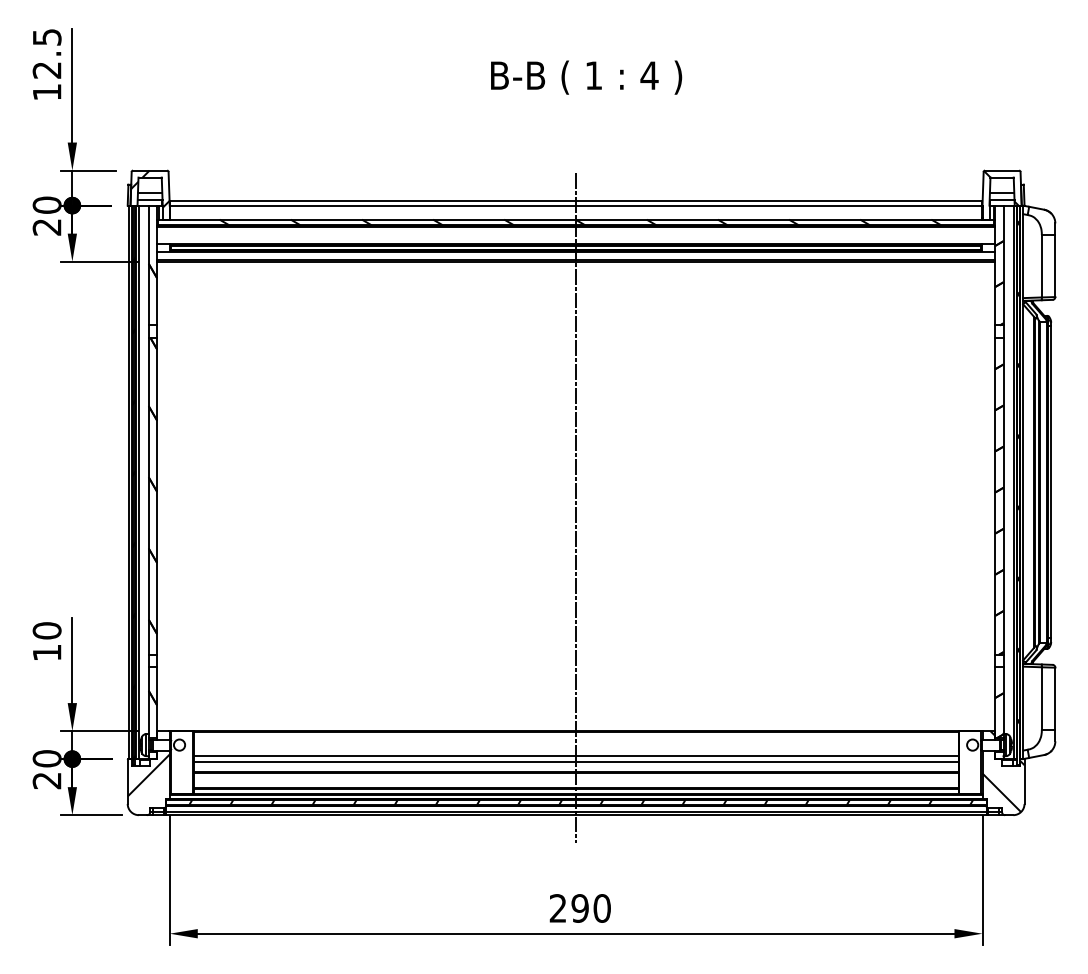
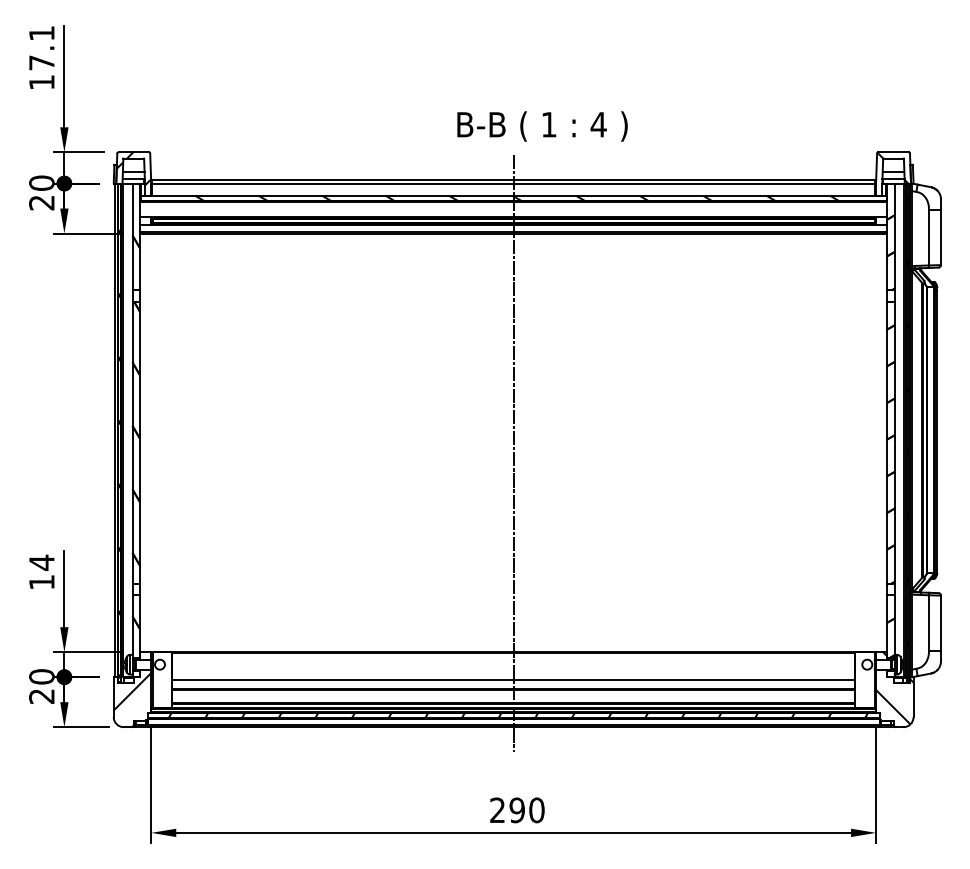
text: (46, 53) -> (41, 47), 12.5 -> 17.1
text: (586, 77) -> (542, 126), moved
text: (46, 630) -> (41, 562), 10 -> 14
line: (575, 756) -> (513, 674), removed

